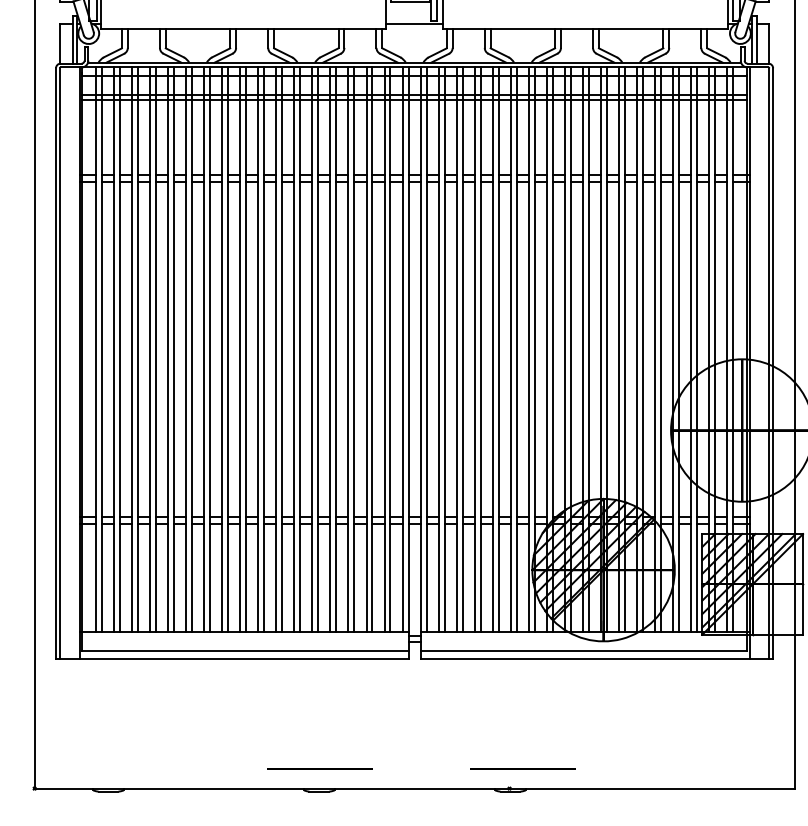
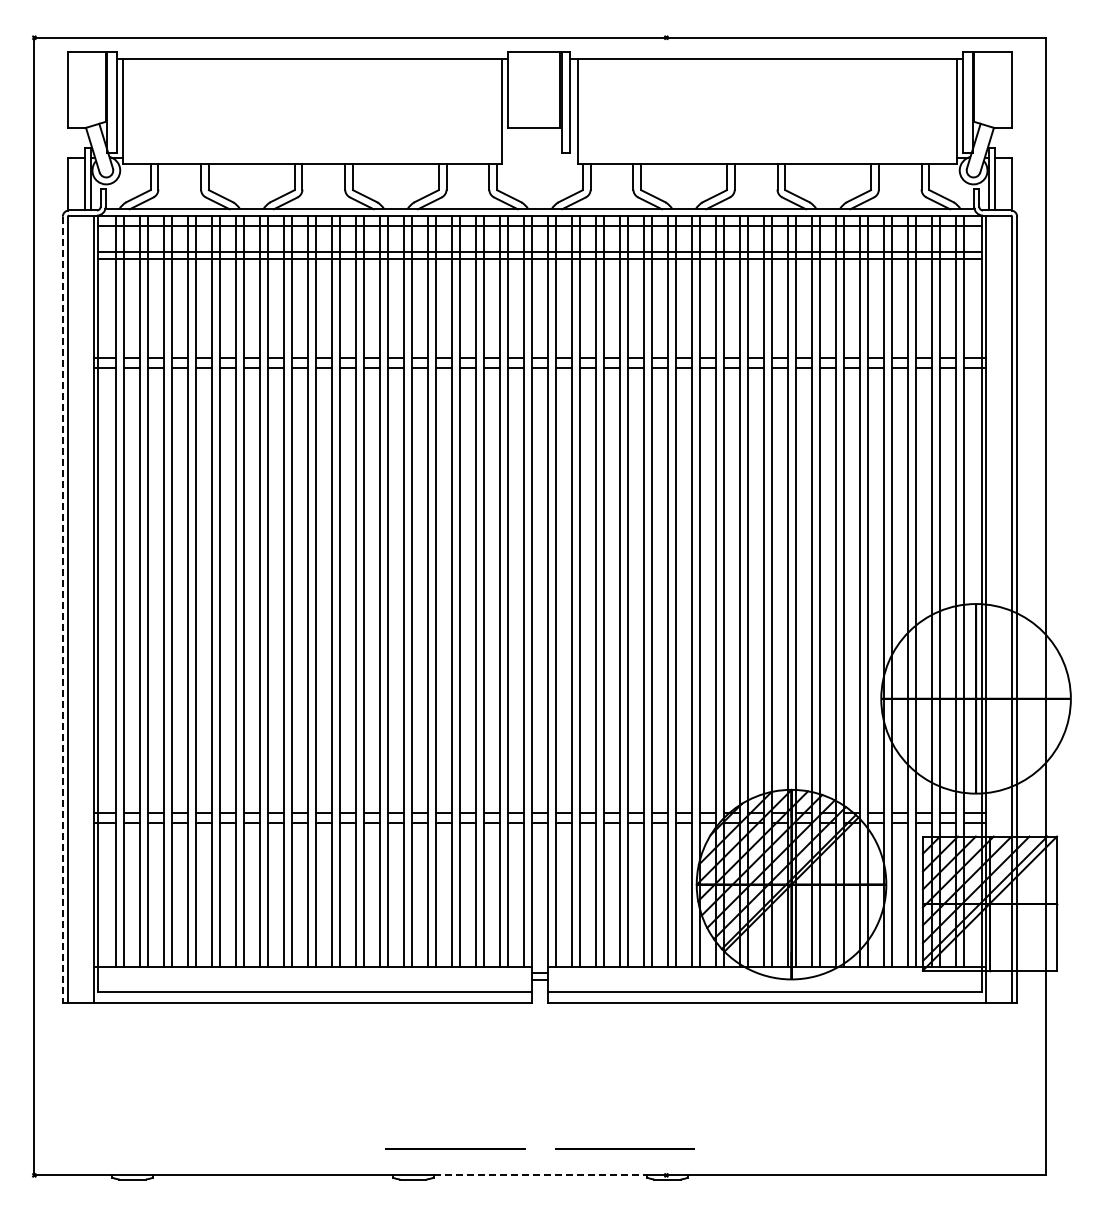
line: (414, 23) -> (539, 157), removed
line: (55, 364) -> (62, 610), solid -> dashed
line: (319, 768) -> (455, 1148), moved
line: (522, 768) -> (624, 1148), moved
line: (414, 788) -> (540, 1175), solid -> dashed

